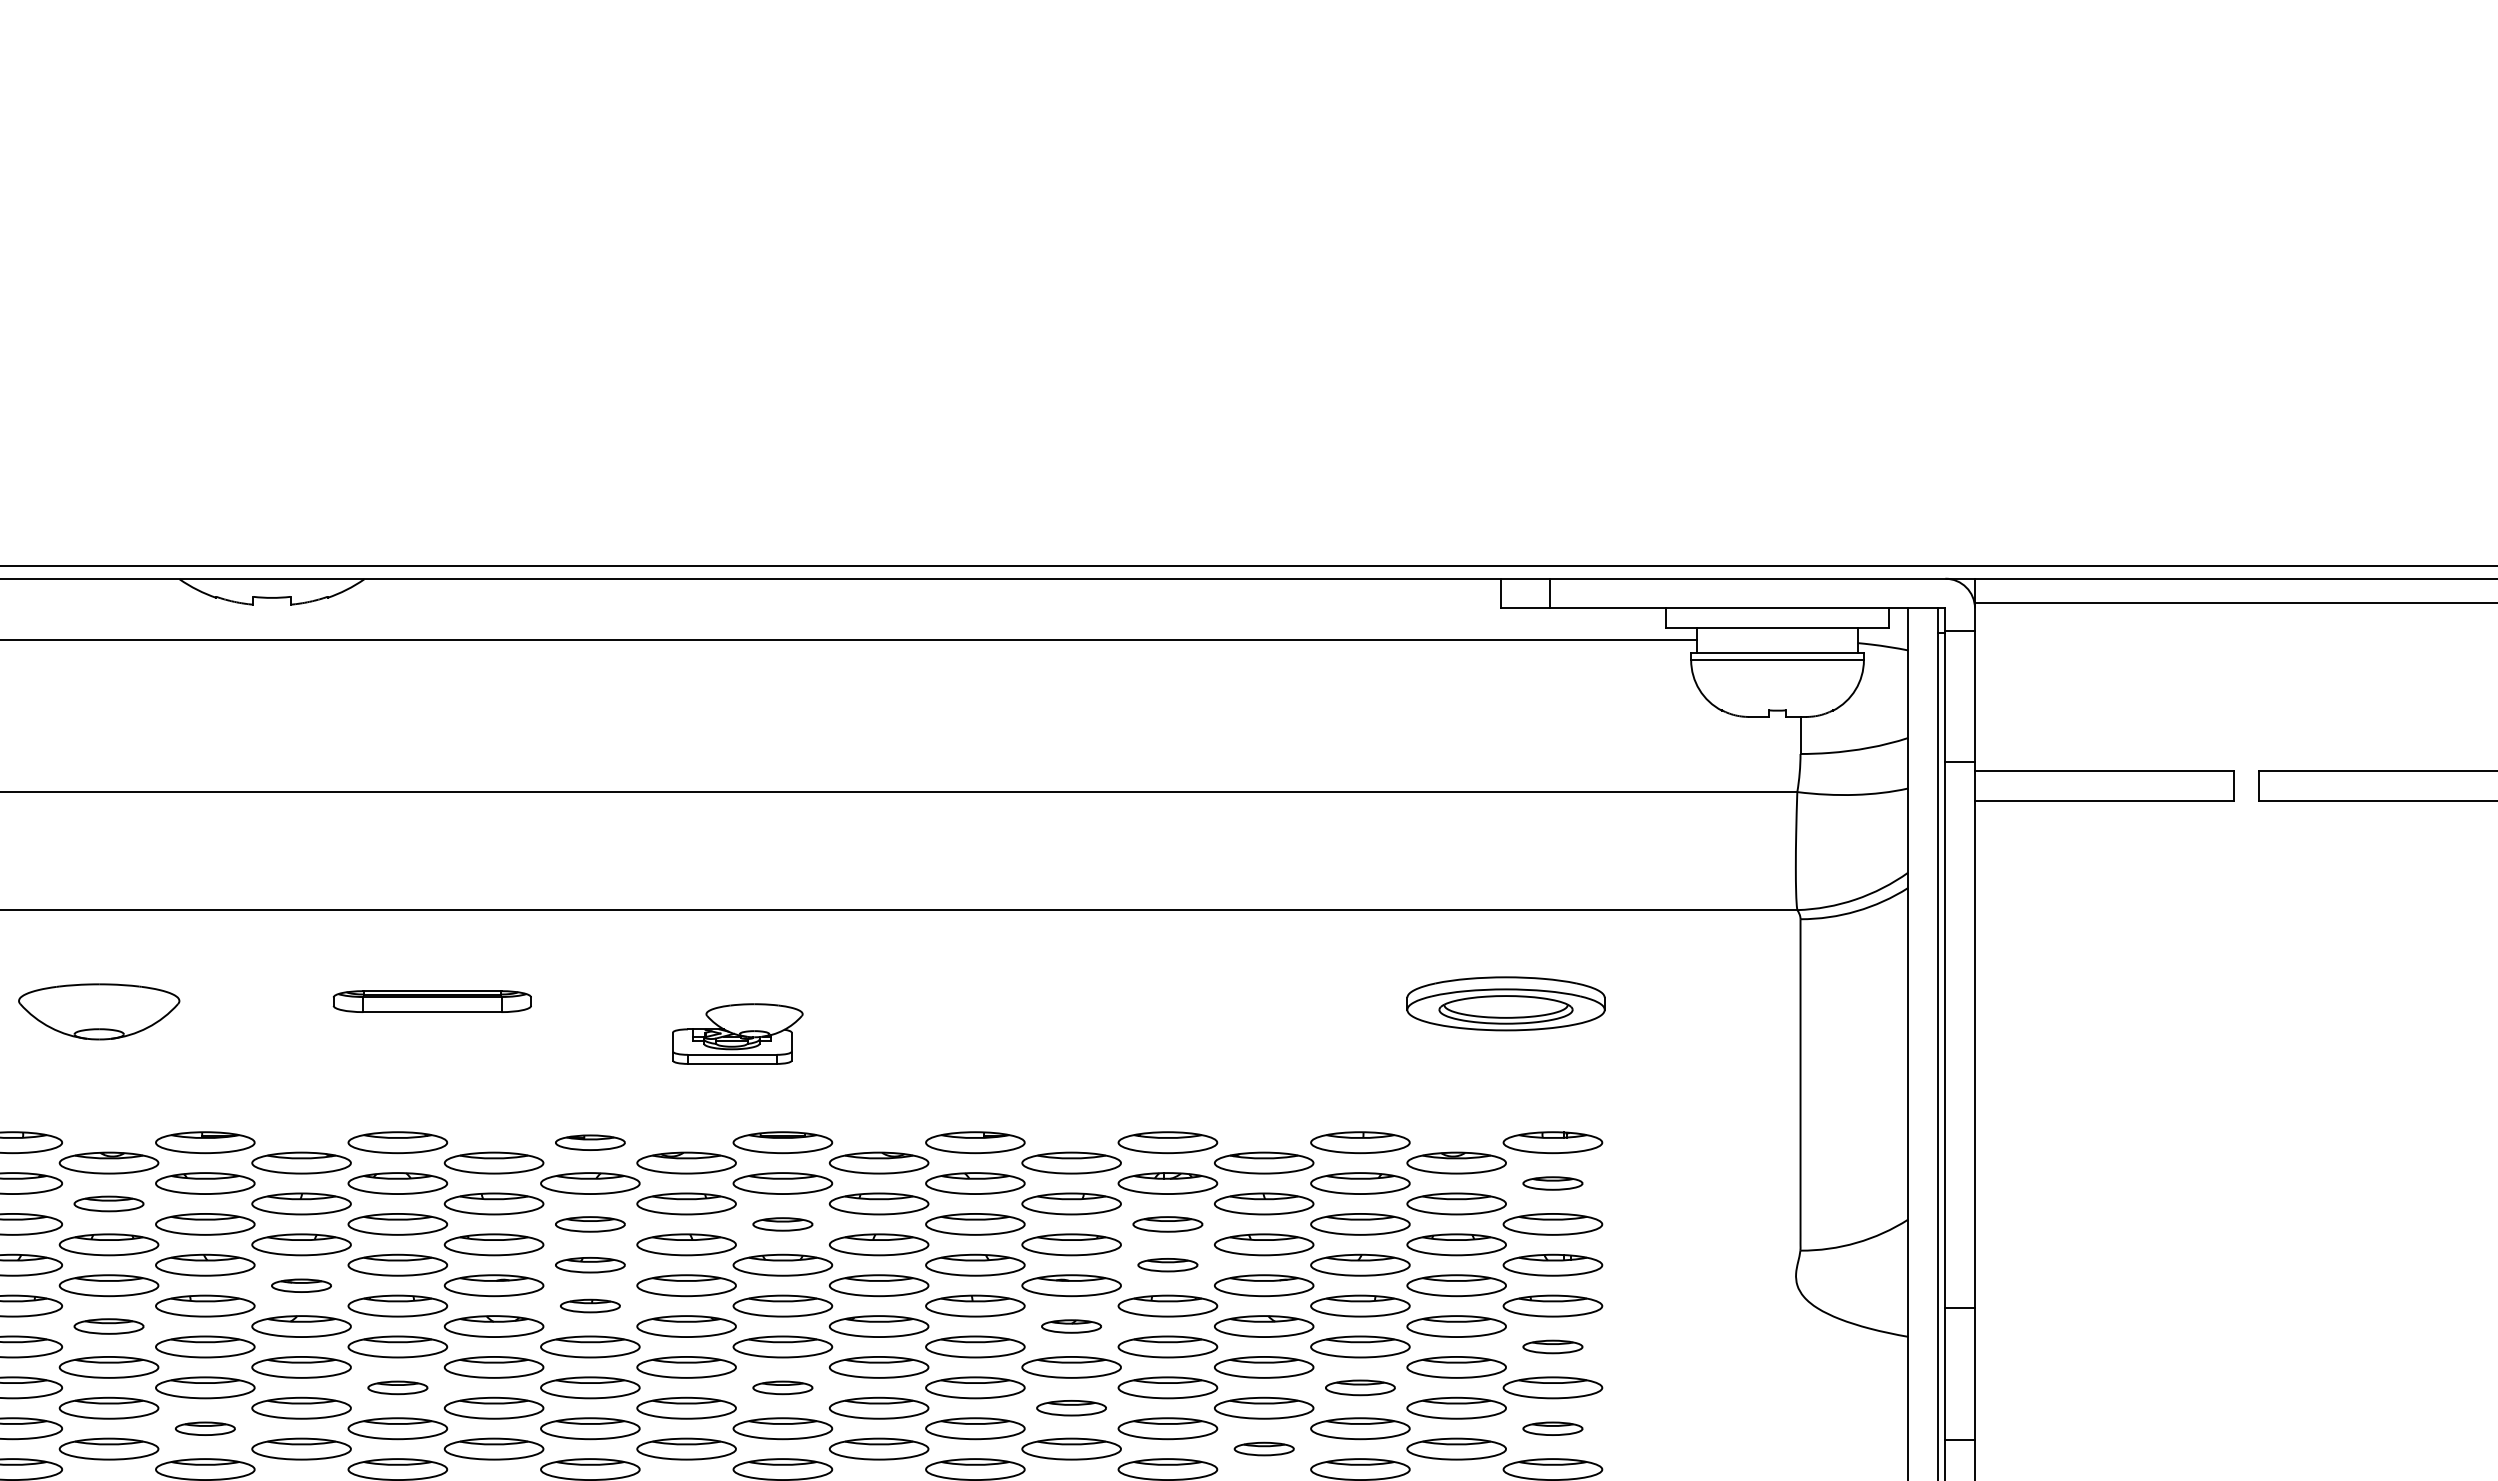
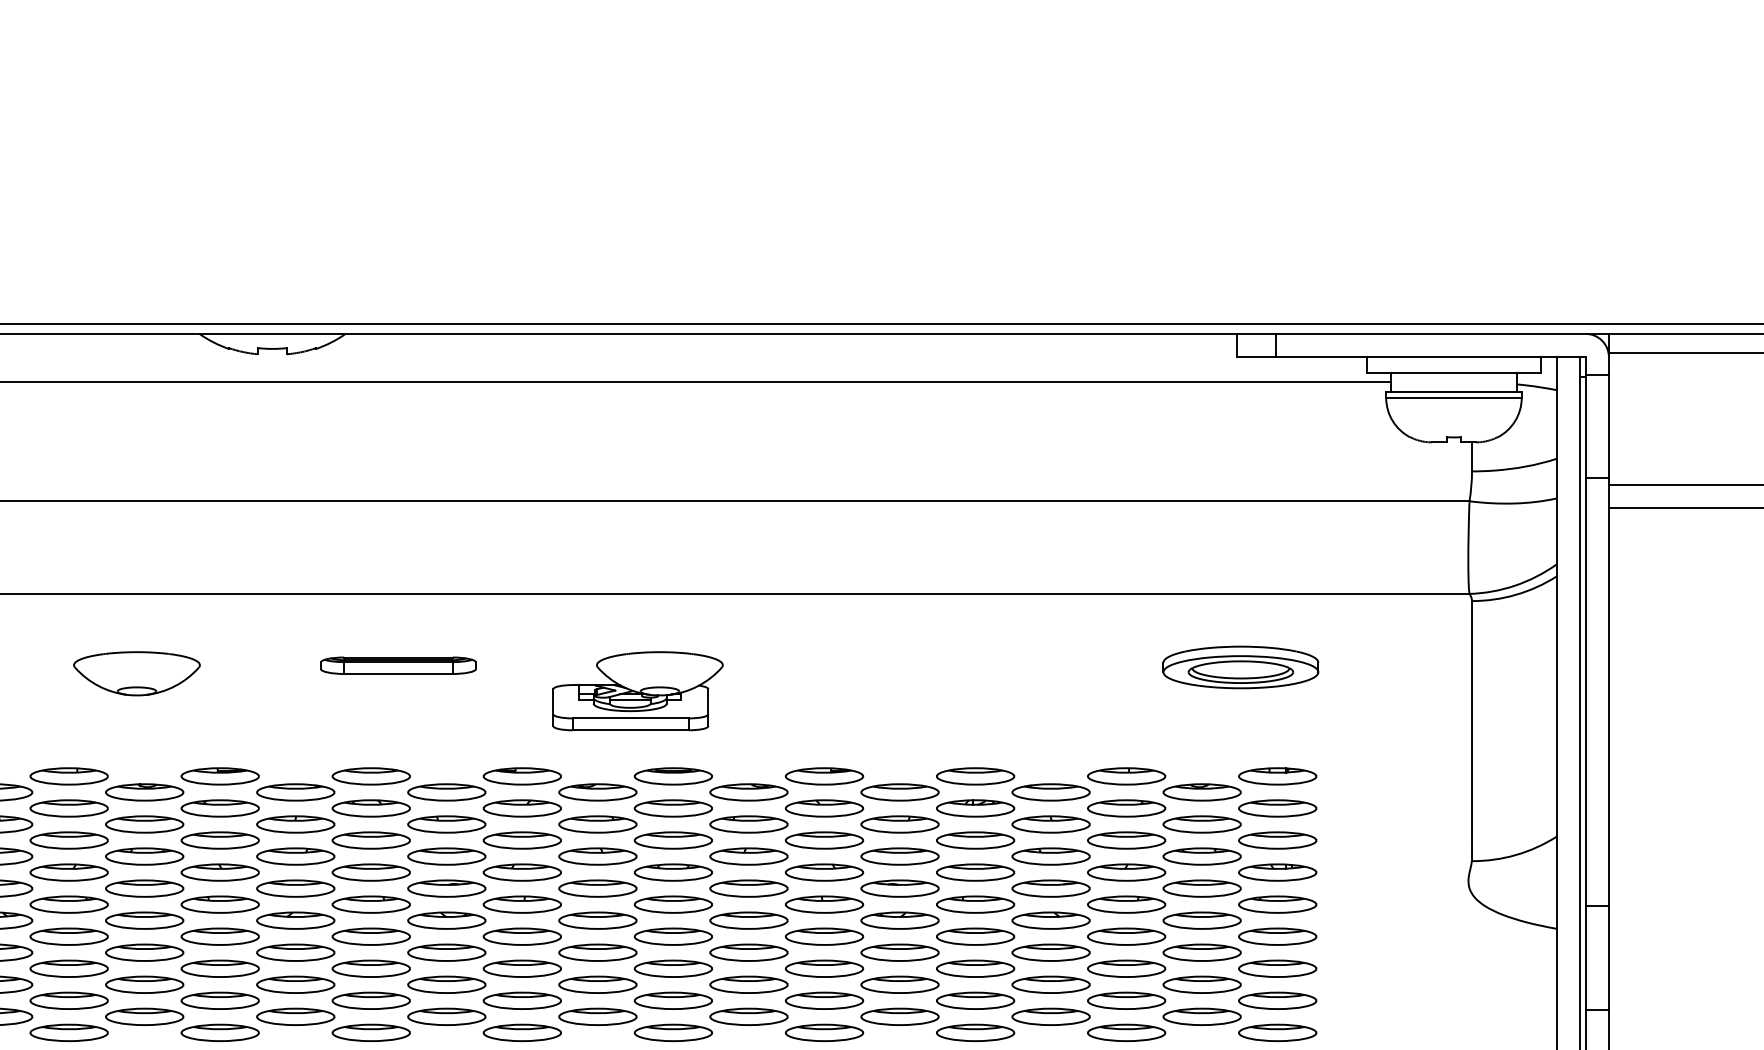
part: (737, 1033) -> (637, 690), size x1.67
part: (590, 1142) -> (522, 776), size x1.43
part: (1552, 1183) -> (1277, 808), size x1.67
part: (108, 1203) -> (144, 824), size x1.43
part: (590, 1224) -> (522, 840), size x1.43
part: (782, 1224) -> (673, 840), size x1.67
part: (1167, 1224) -> (975, 840), size x1.43
part: (590, 1264) -> (522, 872), size x1.43
part: (1167, 1264) -> (975, 872), size x1.67
part: (301, 1285) -> (295, 888), size x1.67
part: (590, 1305) -> (522, 904), size x1.67
part: (108, 1326) -> (144, 920), size x1.43
part: (1071, 1326) -> (899, 920), size x1.67
part: (1552, 1346) -> (1277, 936), size x1.67
part: (397, 1387) -> (371, 968), size x1.67
part: (782, 1387) -> (673, 968), size x1.67
part: (1360, 1387) -> (1126, 968), size x1.43
part: (1071, 1407) -> (899, 984), size x1.43
part: (205, 1428) -> (220, 1000), size x1.67
part: (1552, 1428) -> (1277, 1000), size x1.67
part: (1264, 1448) -> (1051, 1016), size x1.67

